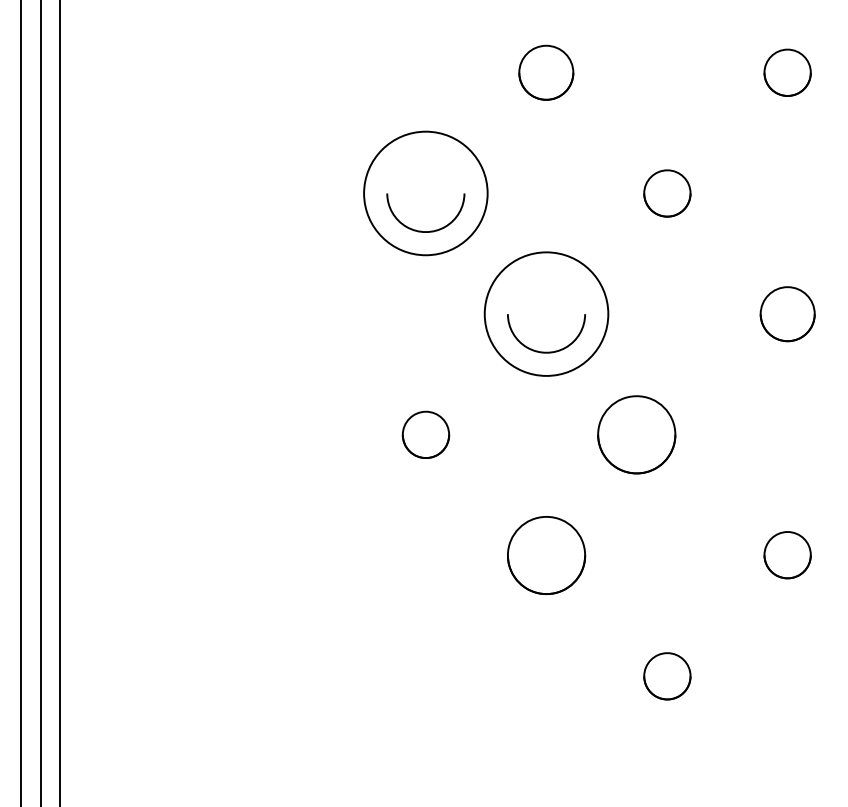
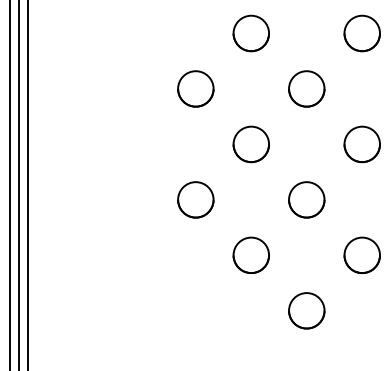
part: (544, 72) -> (250, 33), size x1.43
part: (786, 72) -> (361, 33), size x1.67
circle: (425, 192) -> (195, 88), size x0.62
circle: (666, 192) -> (306, 88), size x1.67
circle: (546, 314) -> (251, 144), size x0.62
part: (786, 314) -> (361, 144), size x1.43
circle: (425, 433) -> (195, 199), size x1.67
circle: (636, 433) -> (306, 199), moved
circle: (786, 553) -> (361, 254), size x1.67
circle: (666, 675) -> (306, 310), size x1.67

